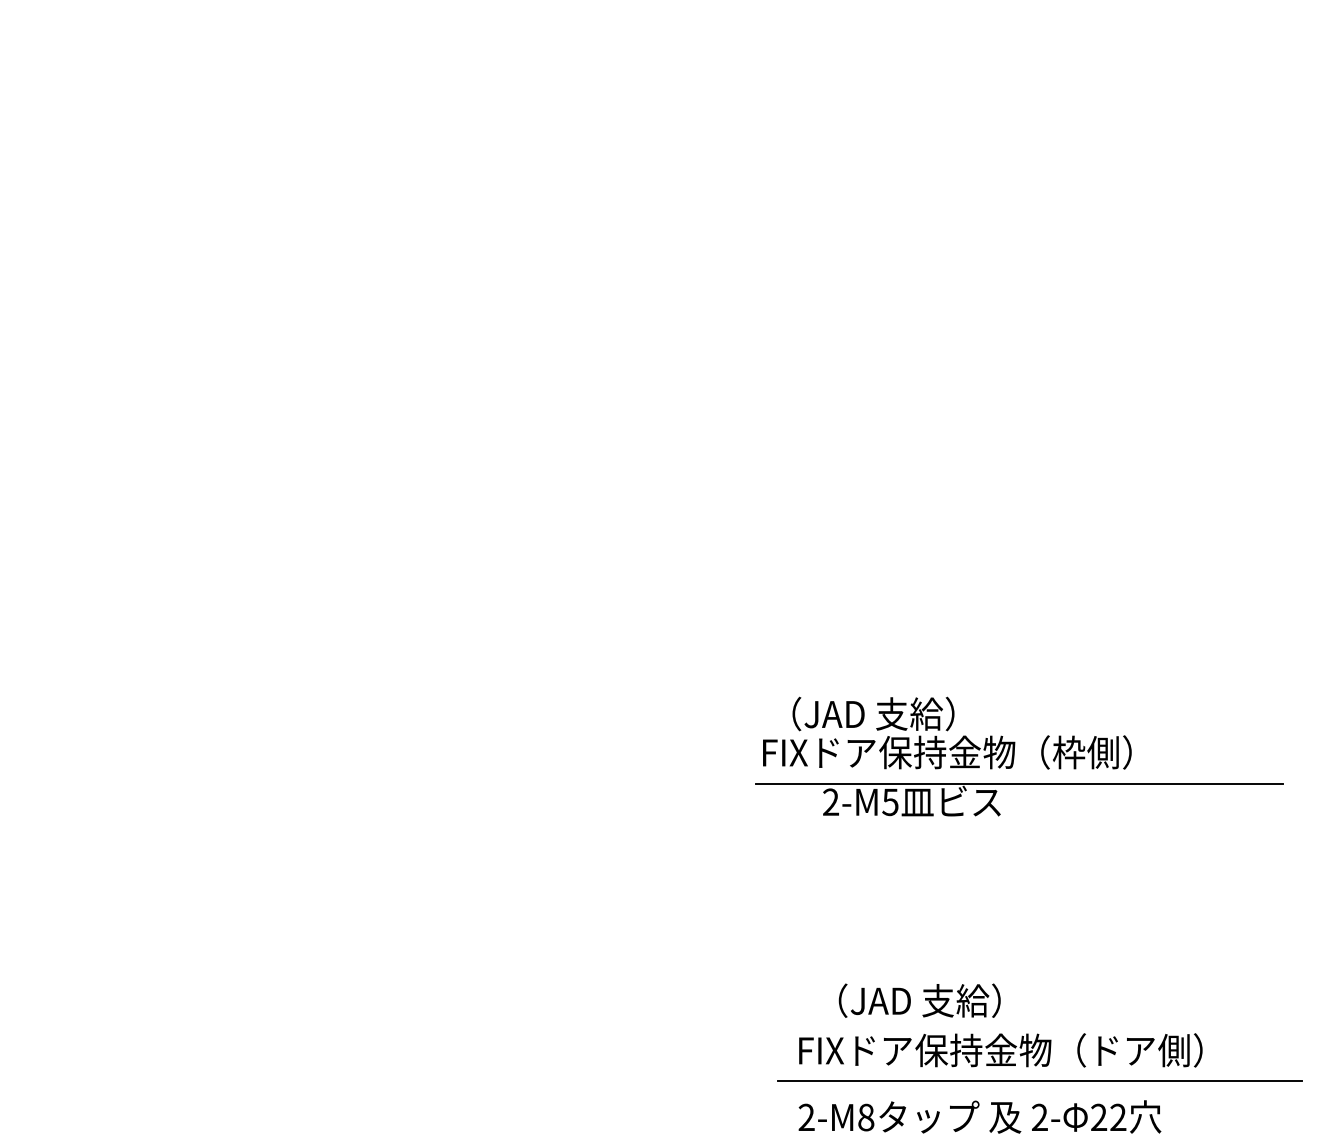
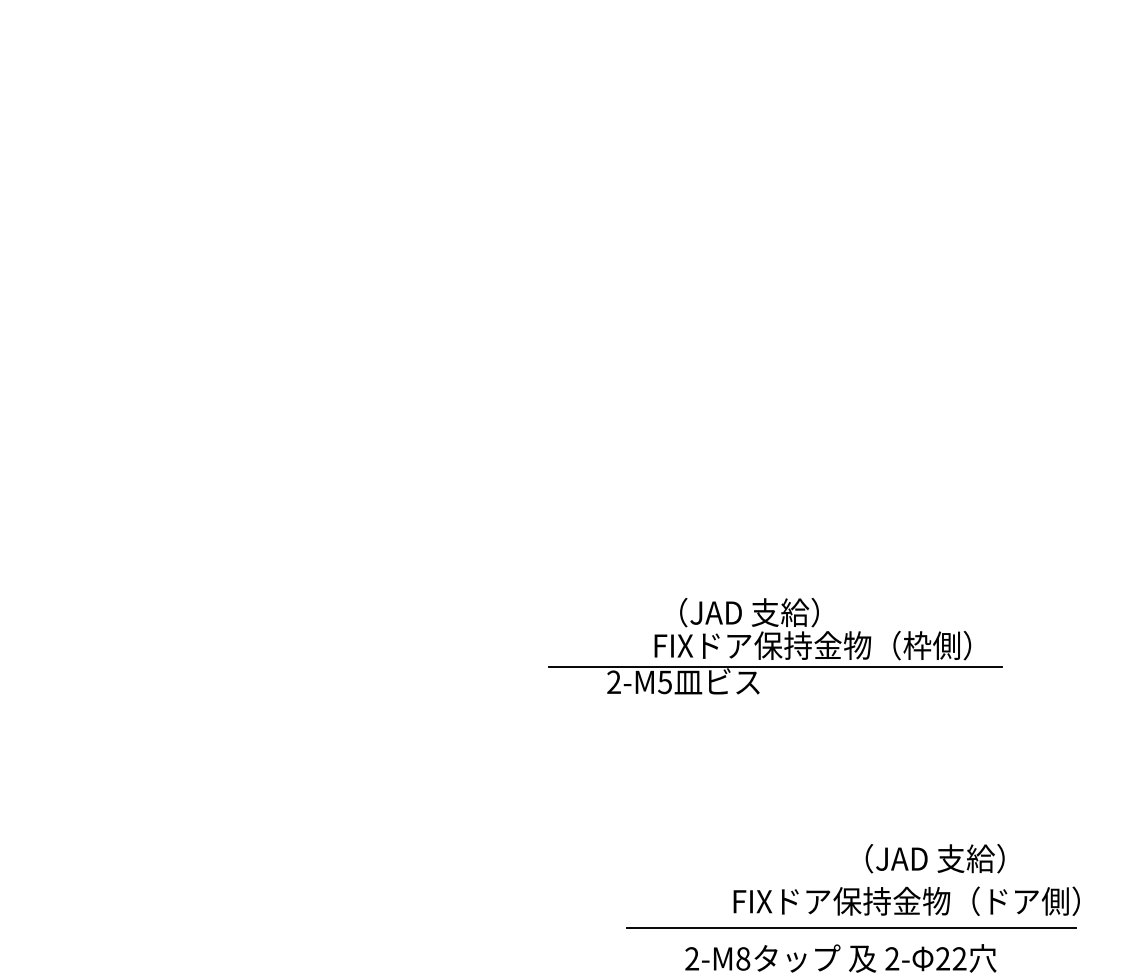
part: (1019, 784) -> (775, 667), moved
text: (918, 1000) -> (934, 858), moved
text: (1000, 1049) -> (906, 900), moved
line: (1040, 1080) -> (851, 927), moved

